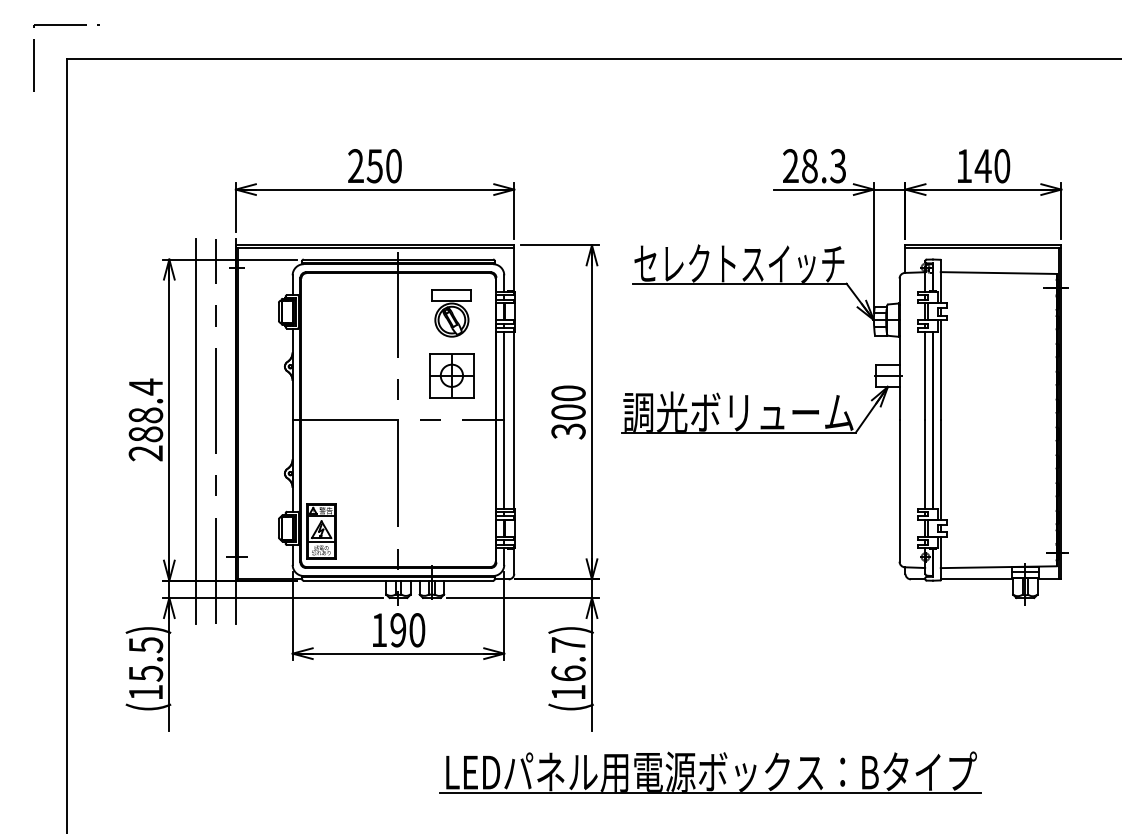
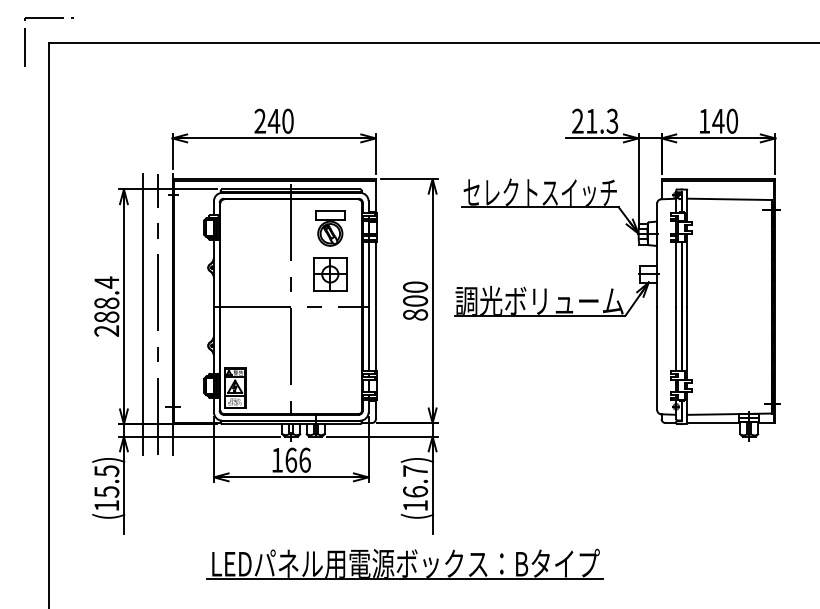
text: (374, 166) -> (273, 121), 250 -> 240
text: (809, 166) -> (591, 121), 28.3 -> 21.3
text: (568, 431) -> (415, 315), 300 -> 800
text: (407, 630) -> (297, 460), 190 -> 166
part: (710, 772) -> (405, 564), moved

